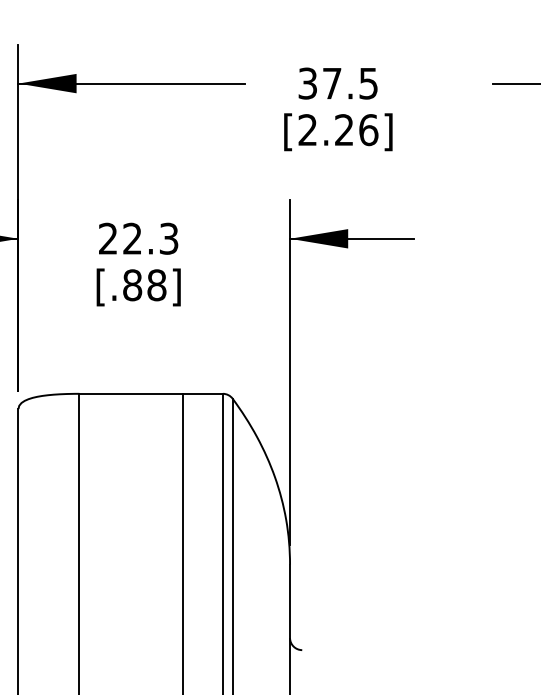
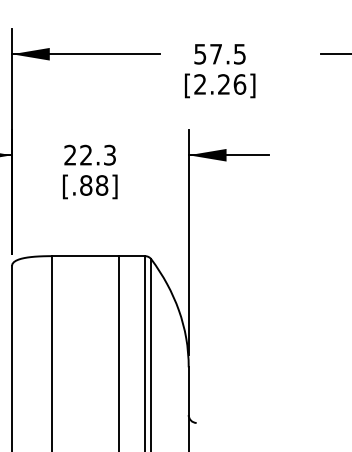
text: (308, 82) -> (200, 53), 37.5 -> 57.5

